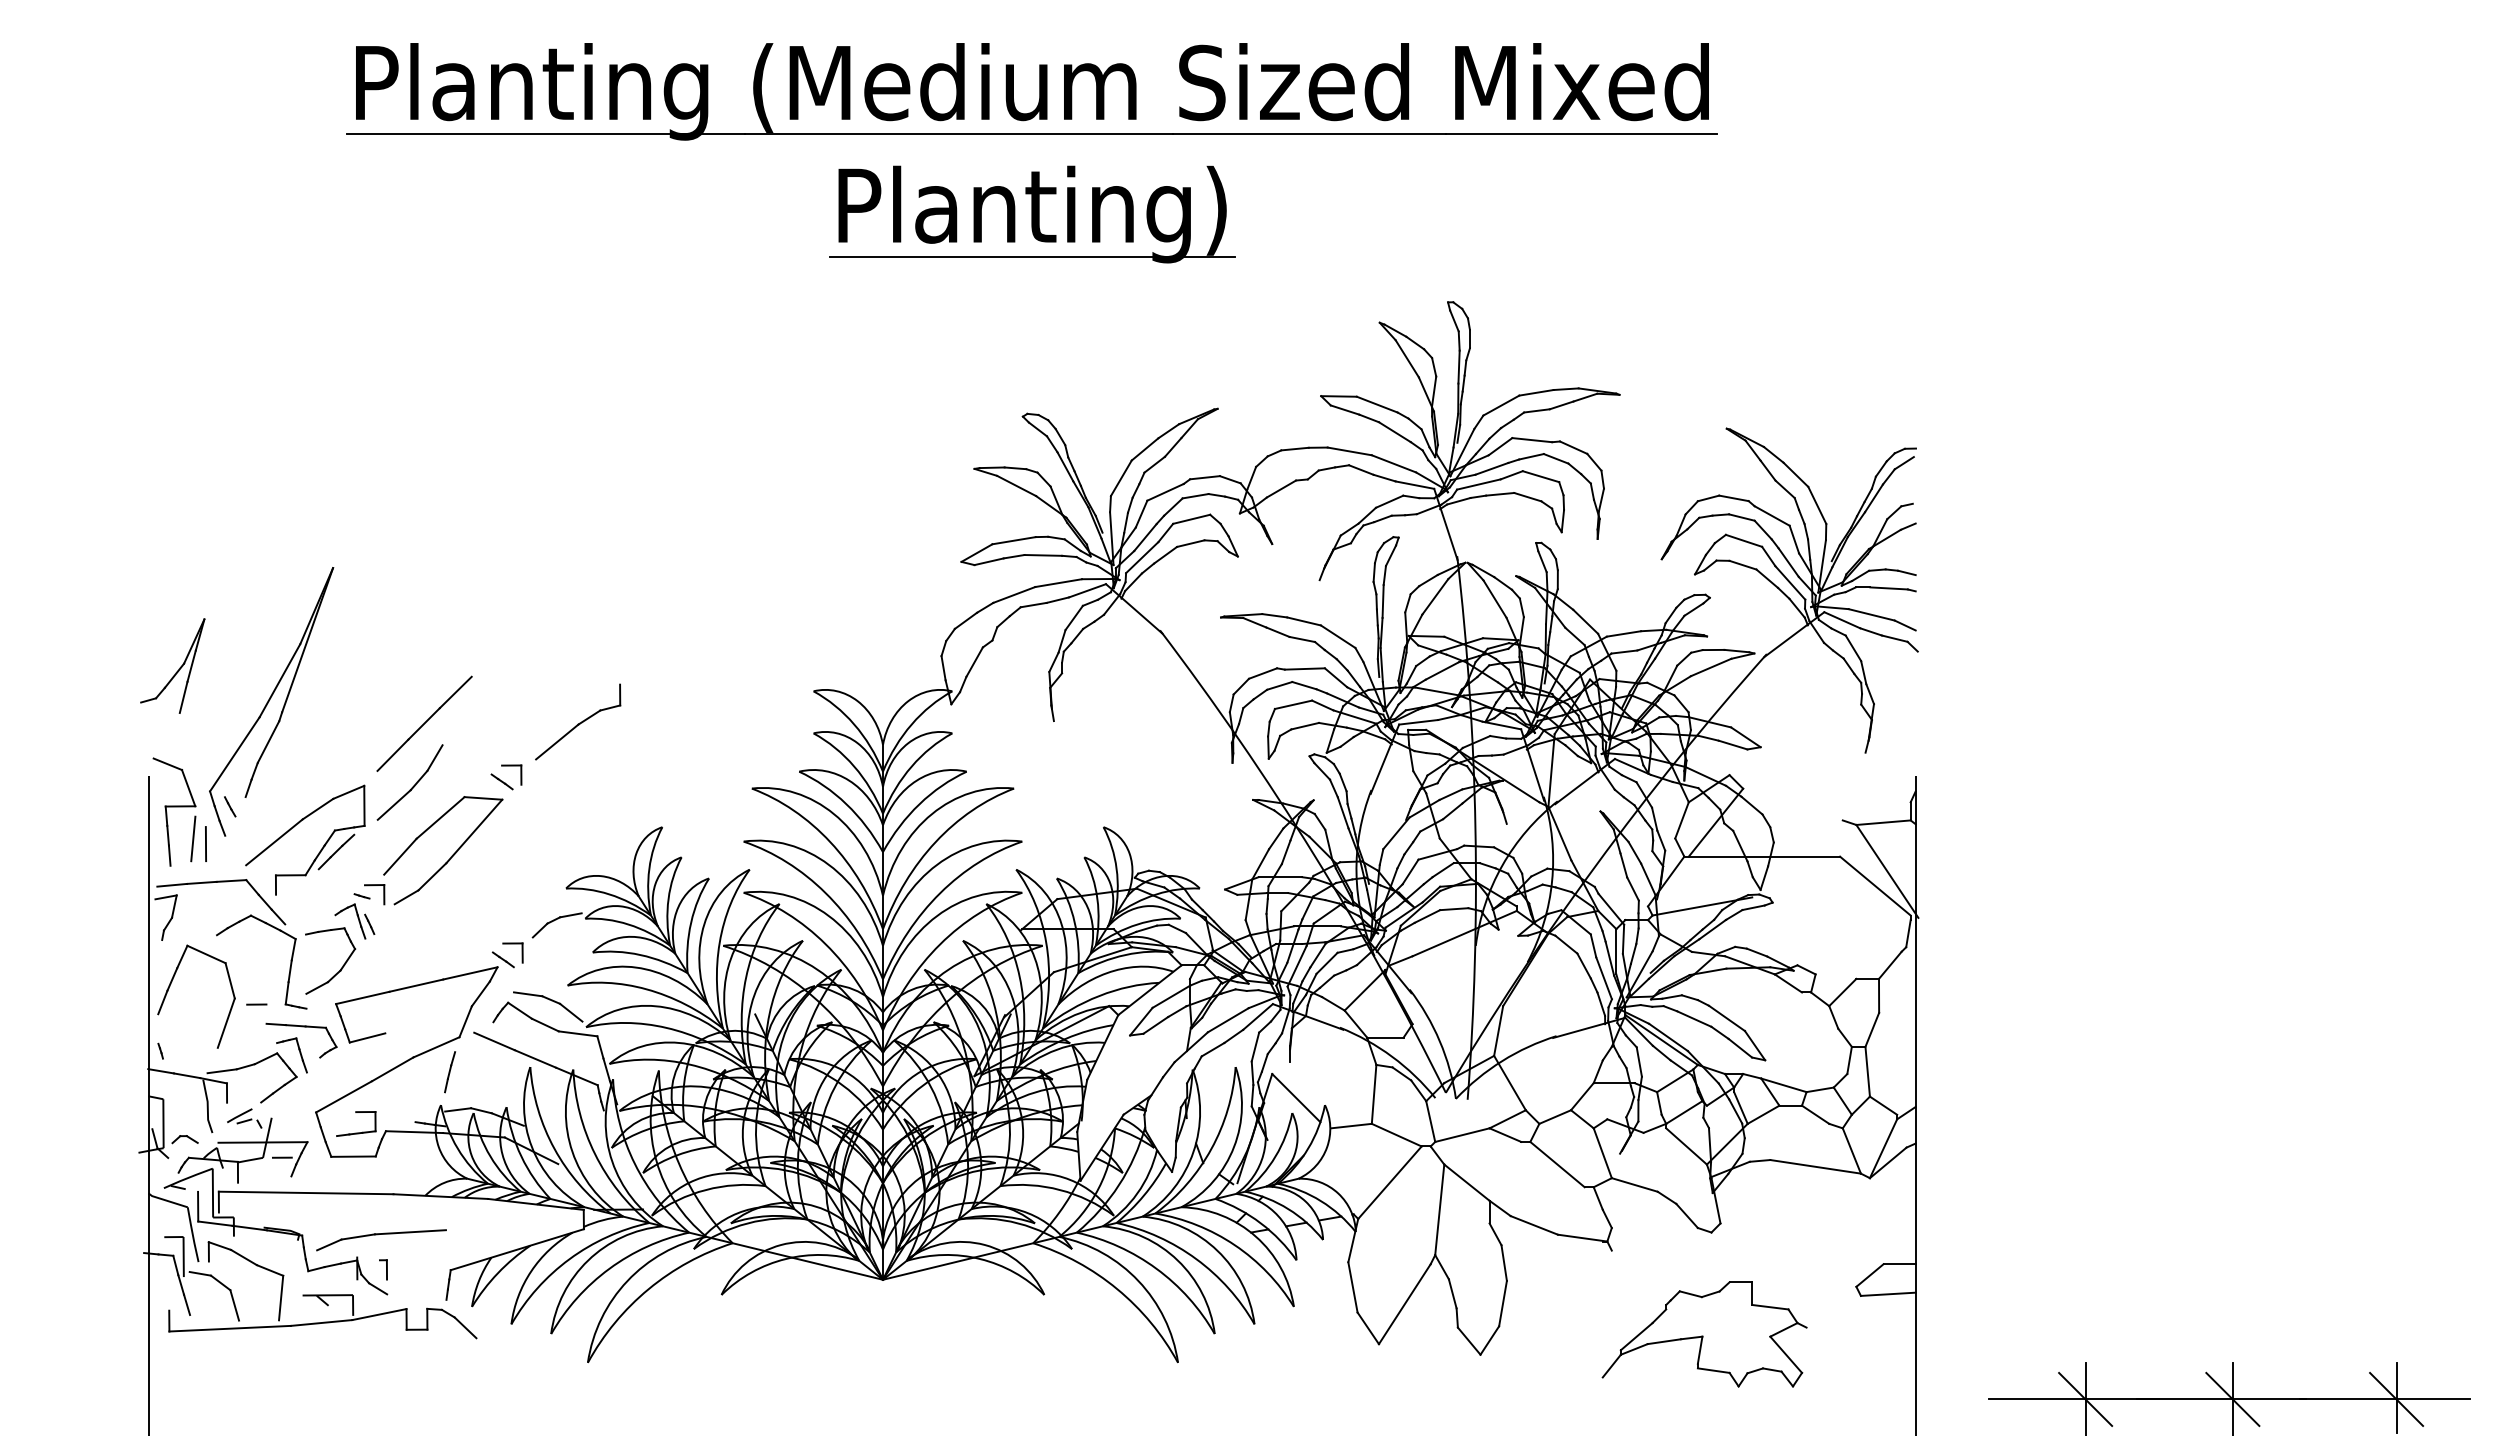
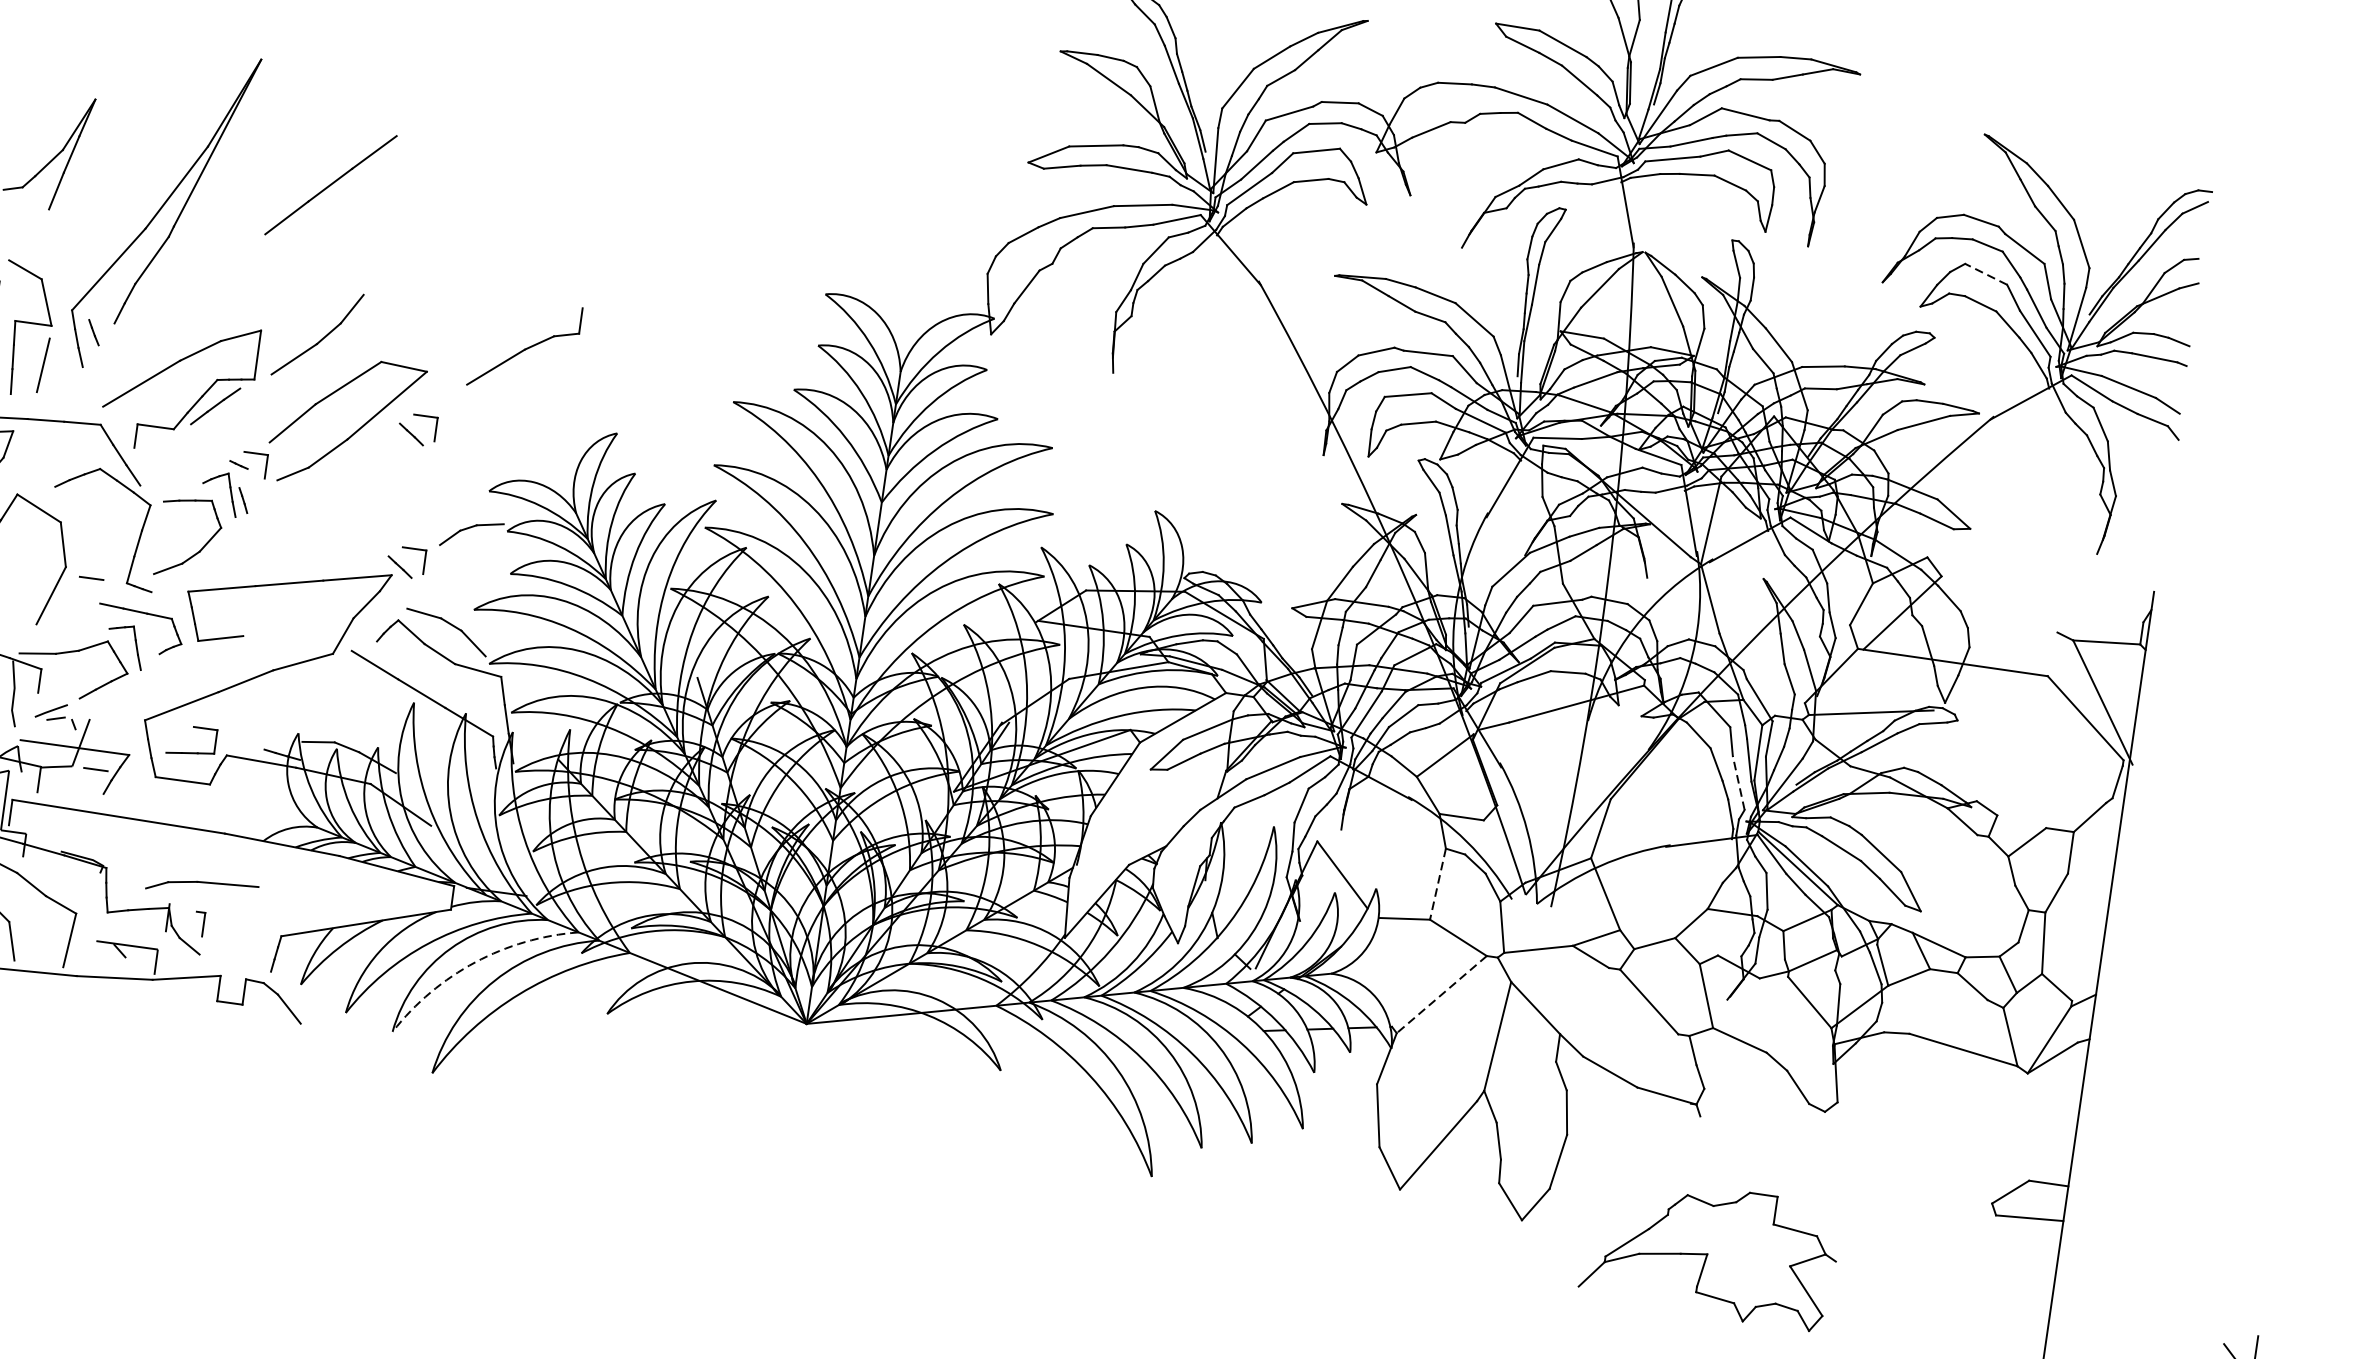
line: (1743, 540) -> (1985, 273), solid -> dashed
part: (578, 721) -> (525, 345), moved
line: (424, 723) -> (330, 184), moved
part: (506, 777) -> (417, 429), moved
line: (205, 843) -> (57, 373), removed
line: (1603, 977) -> (1738, 781), solid -> dashed
line: (450, 1072) -> (315, 695), removed
line: (1374, 1094) -> (1438, 884), solid -> dashed
line: (1389, 1183) -> (1441, 995), solid -> dashed
part: (381, 1240) -> (202, 887), size x0.7
arc: (609, 1268) -> (475, 962), solid -> dashed
part: (1704, 1334) -> (1710, 1252), moved

